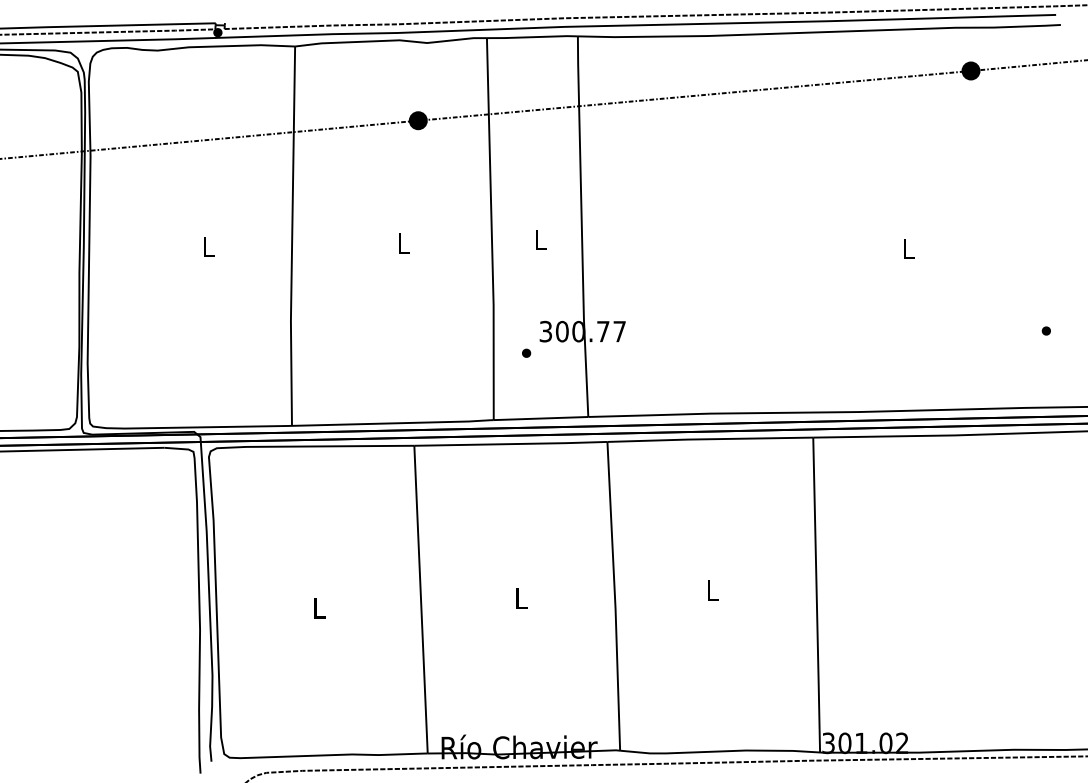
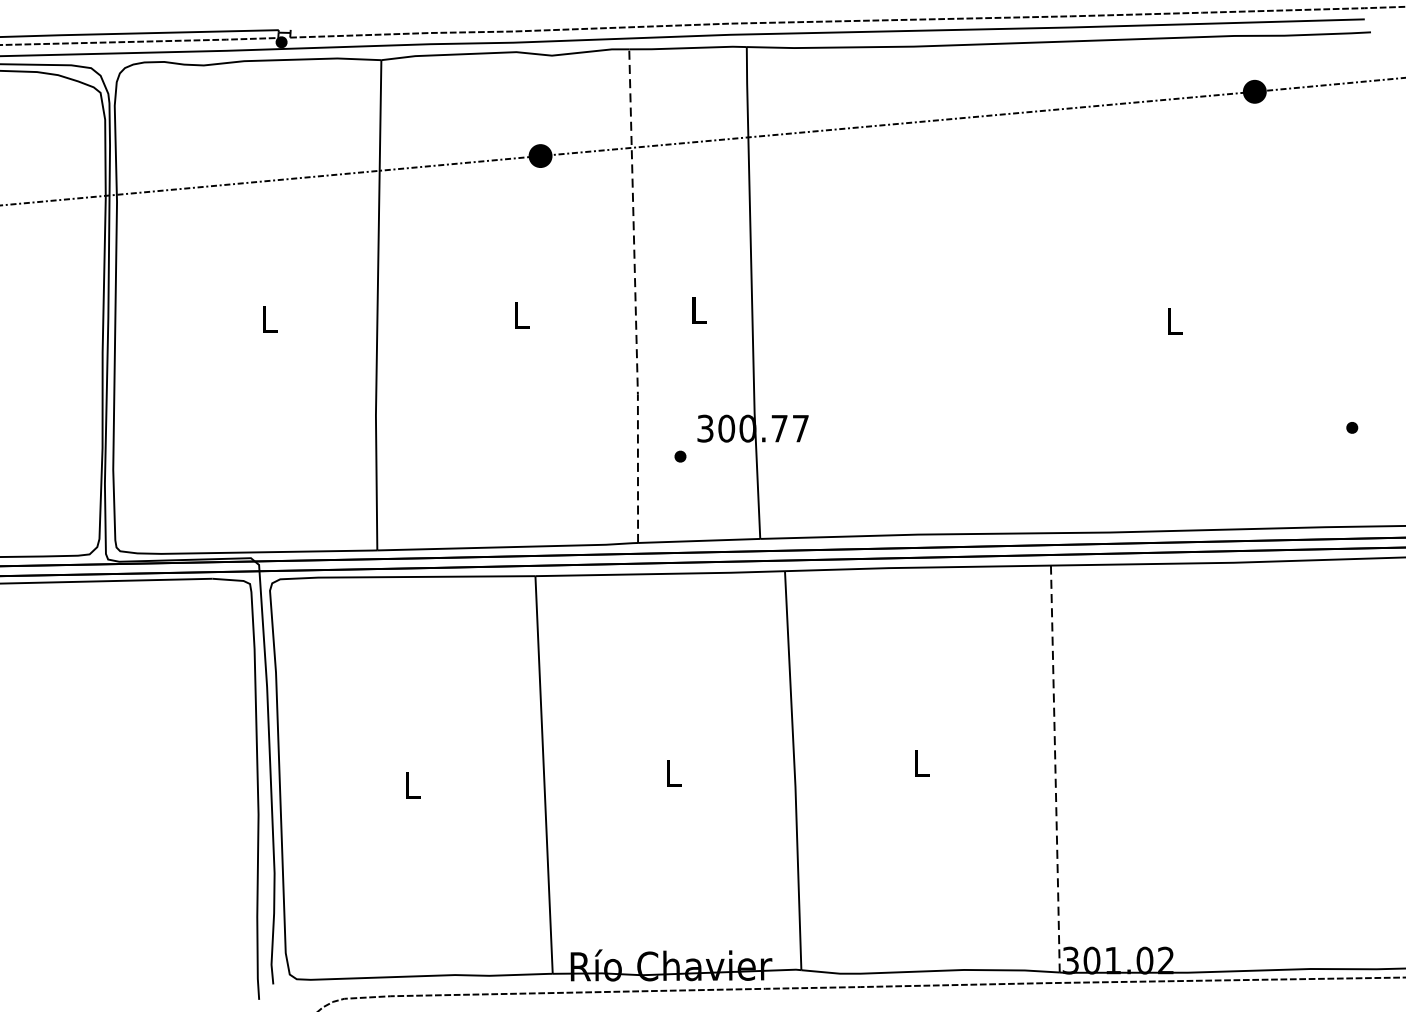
line: (491, 229) -> (635, 296), solid -> dashed
line: (816, 596) -> (1055, 770), solid -> dashed

